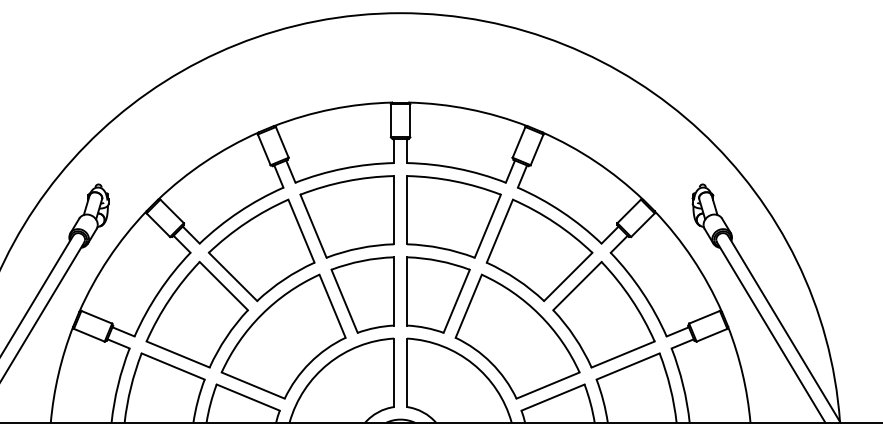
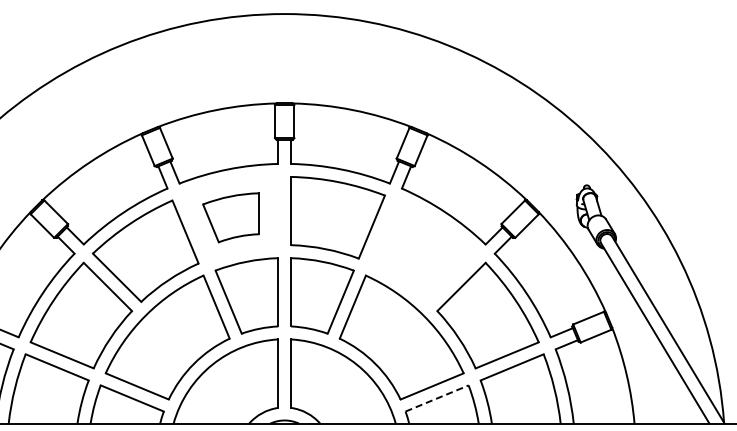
part: (346, 216) -> (230, 217), size x0.6
part: (539, 250) -> (423, 251), removed
line: (553, 397) -> (437, 398), solid -> dashed

